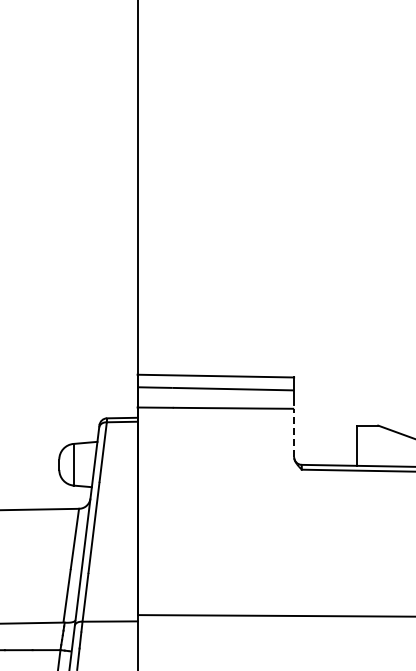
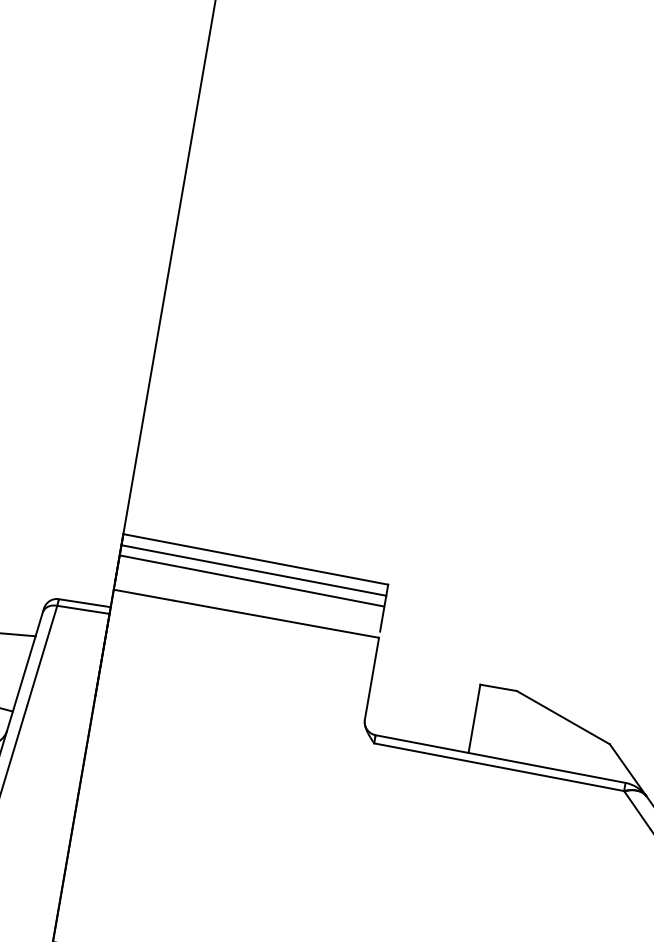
line: (215, 382) -> (253, 570), added
line: (294, 432) -> (372, 678), dashed -> solid

